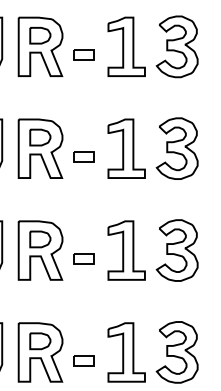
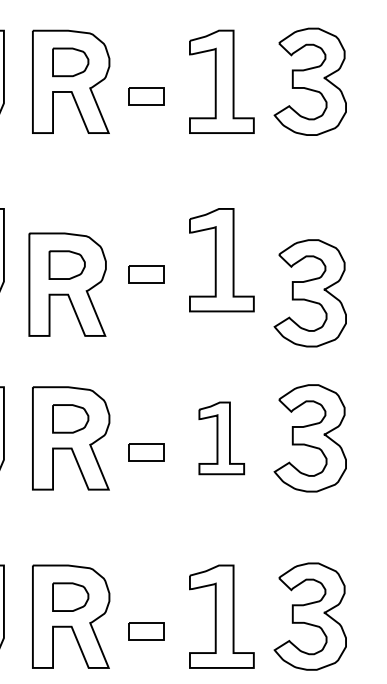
part: (40, 148) -> (67, 284), moved
part: (176, 148) -> (309, 292), moved
part: (126, 250) -> (221, 438), size x0.7

